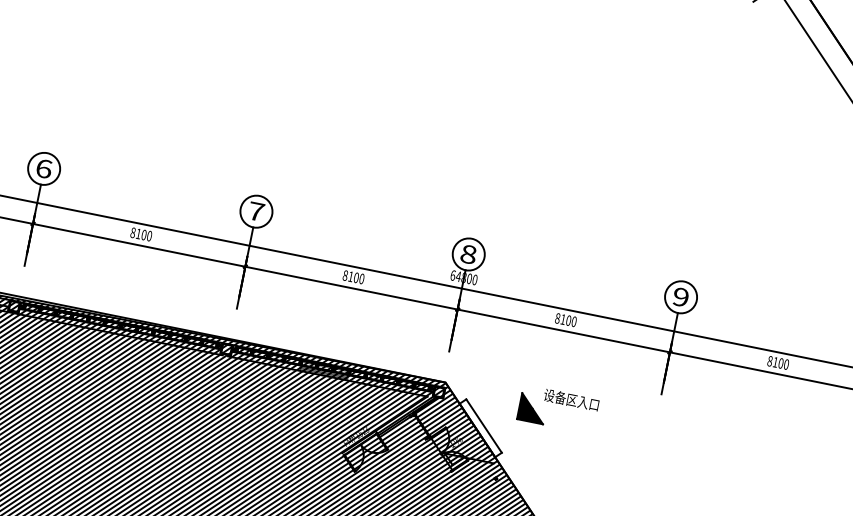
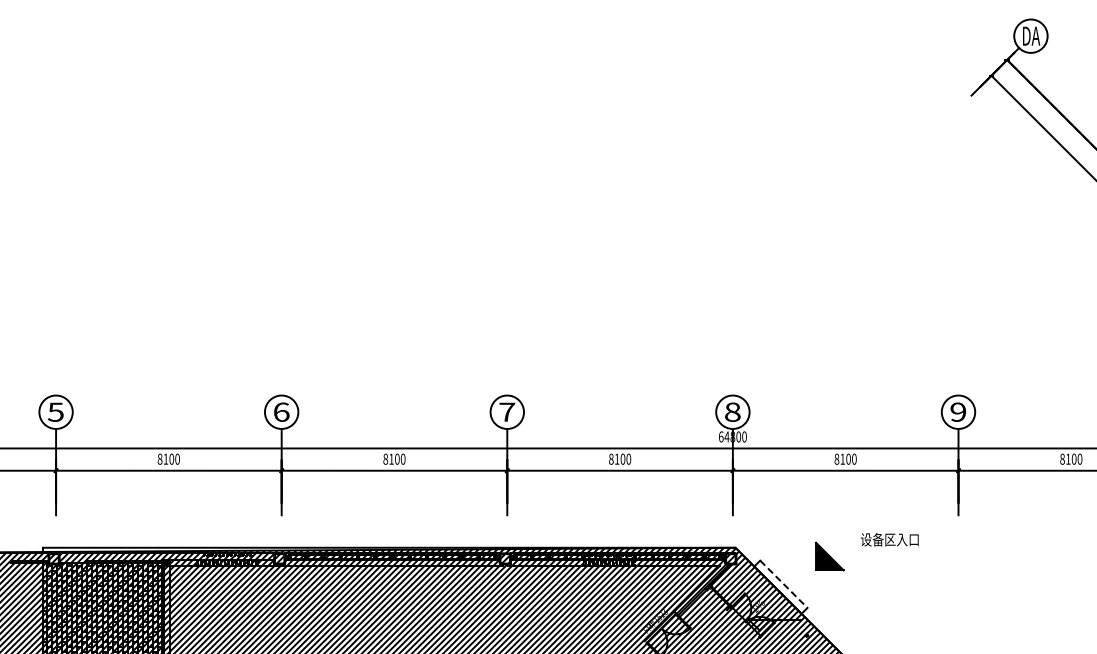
text: (571, 399) -> (889, 539), moved
line: (484, 426) -> (784, 584), solid -> dashed

